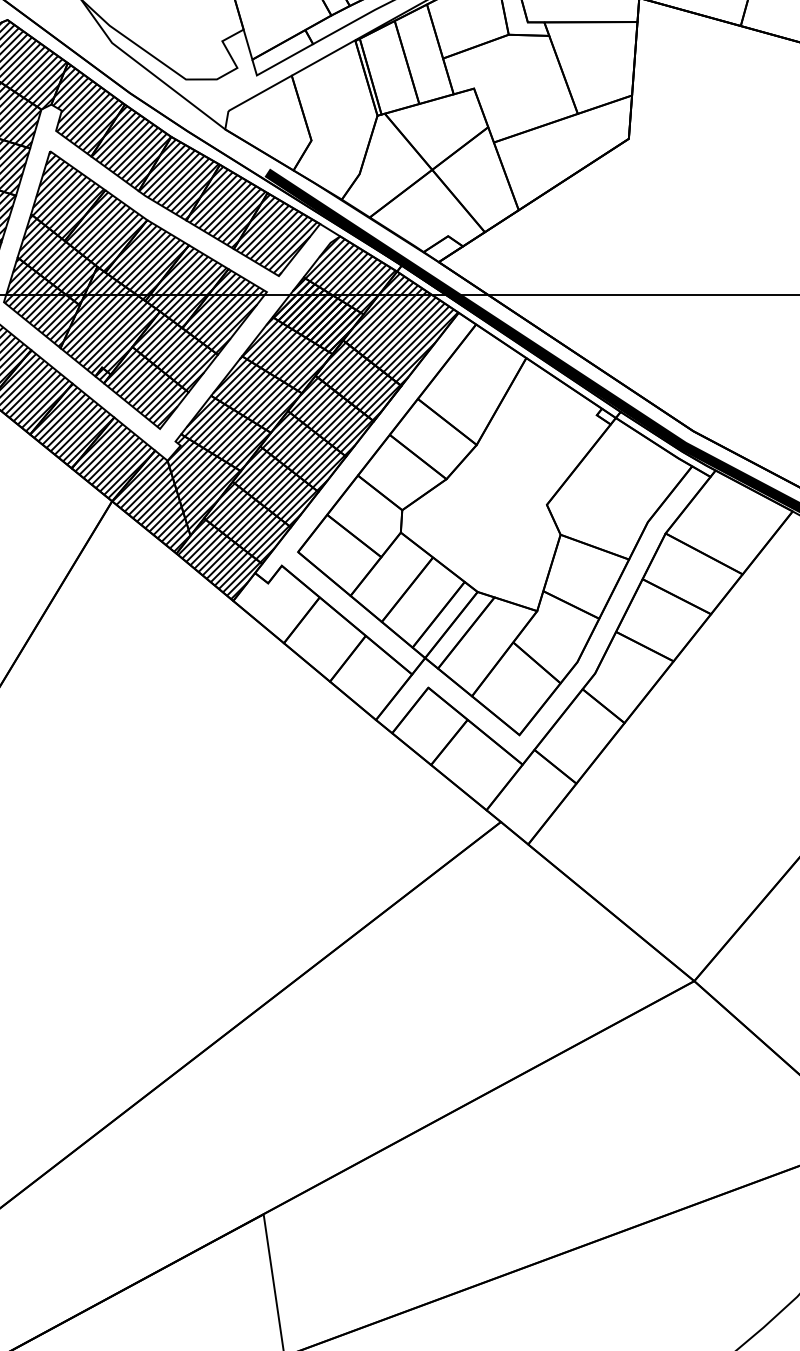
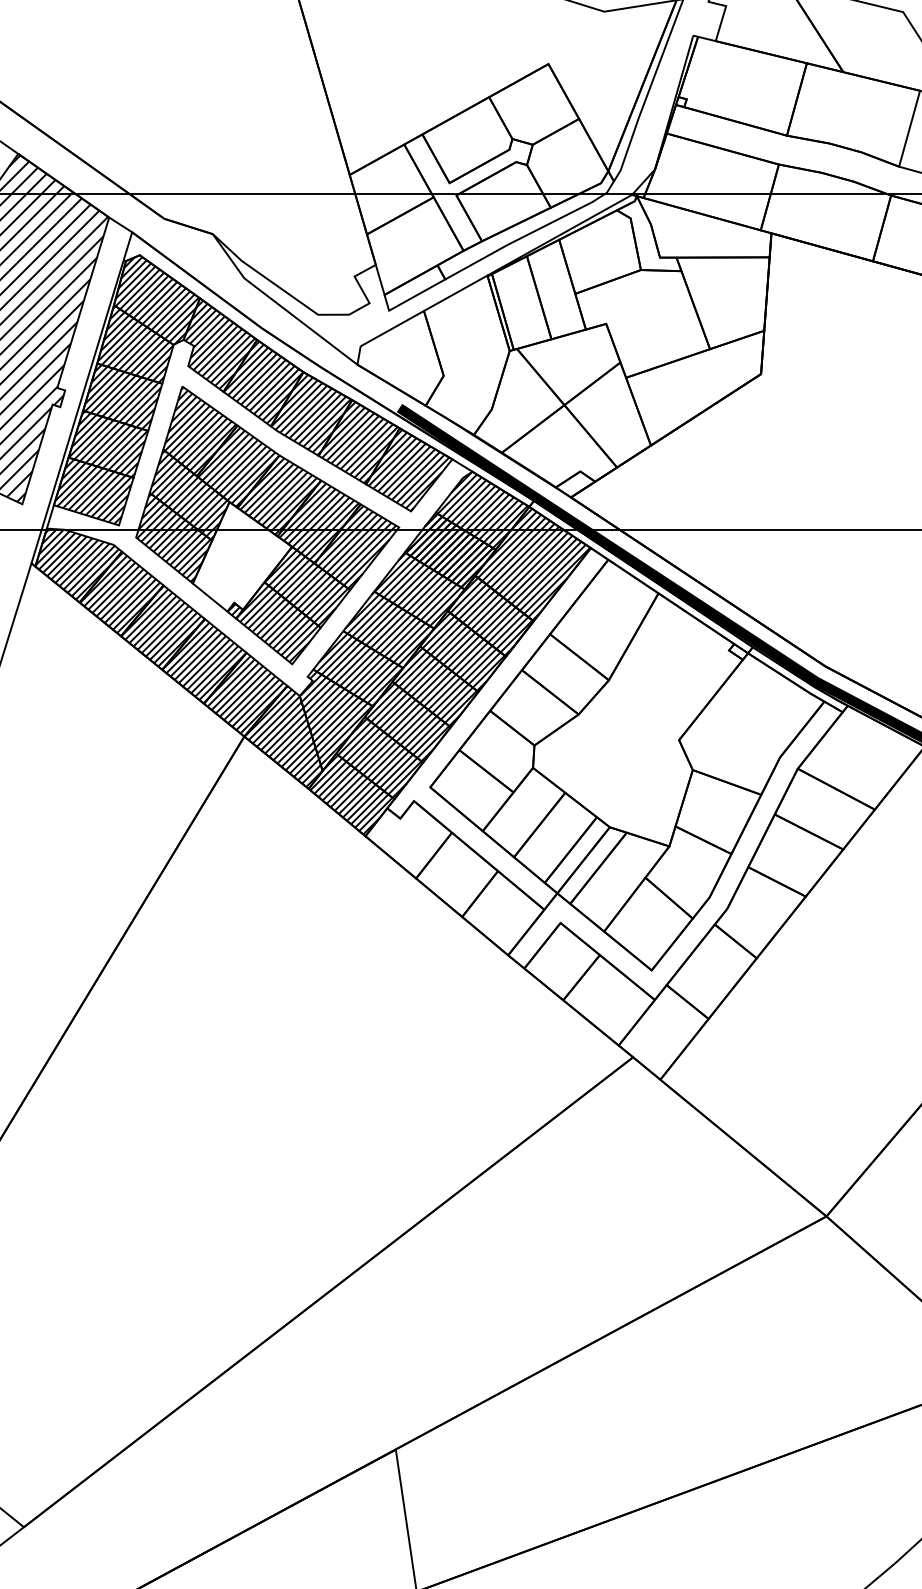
hatch: (109, 320) -> (241, 555), removed

